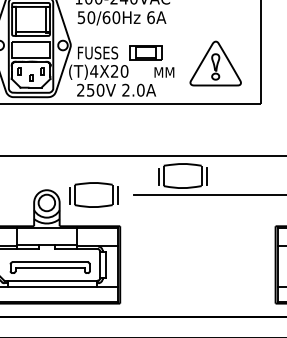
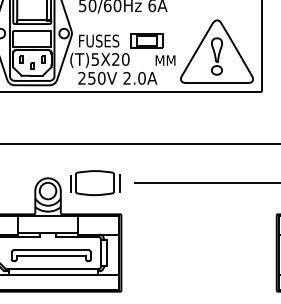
part: (215, 63) -> (216, 51), size x1.43
text: (94, 71) -> (95, 59), (T)4X20 -> (T)5X20
part: (182, 175) -> (183, 163), removed

